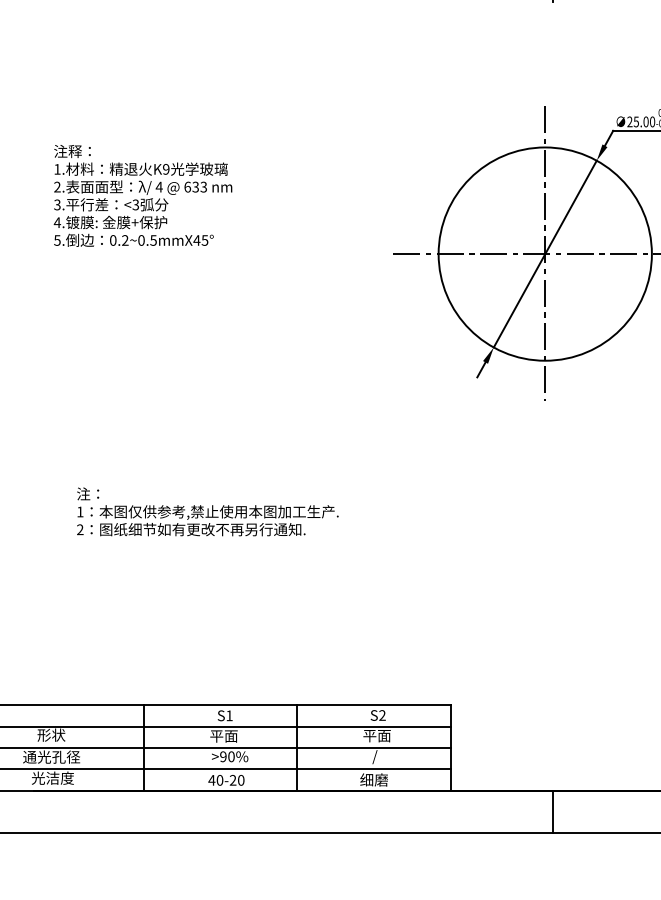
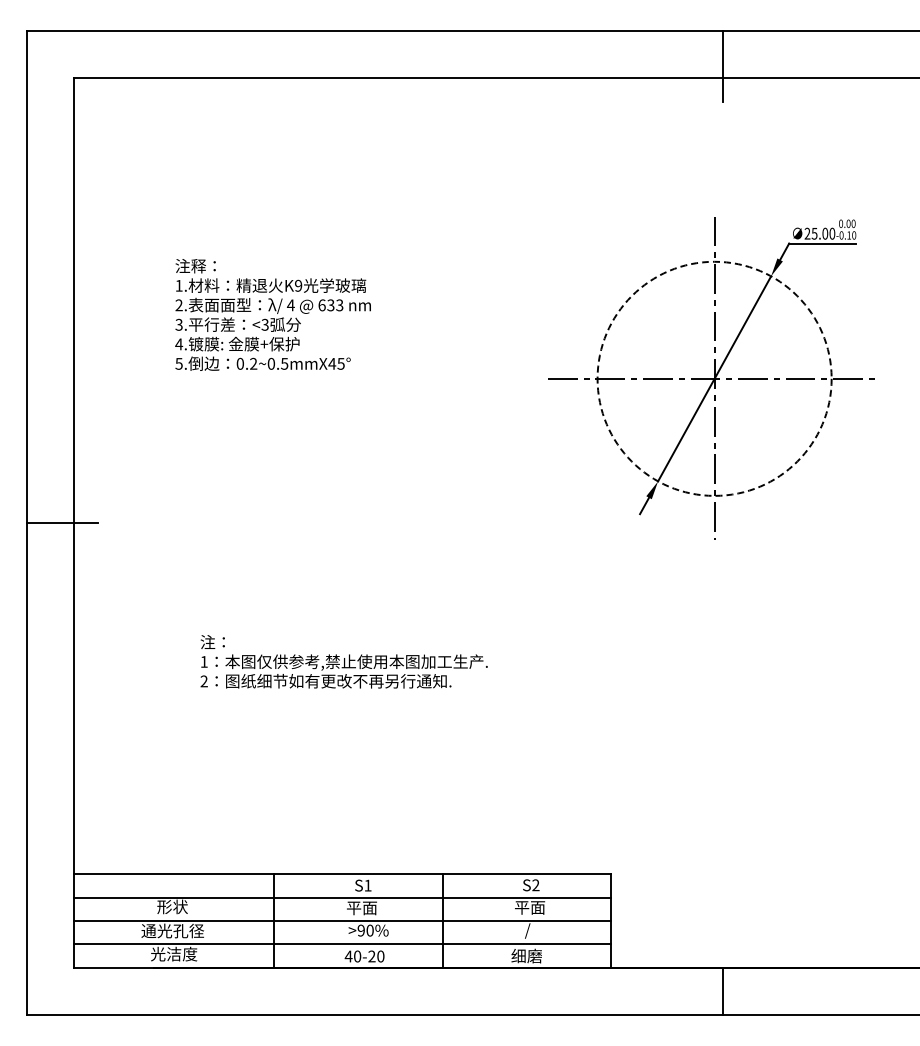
circle: (545, 253) -> (714, 378), solid -> dashed

